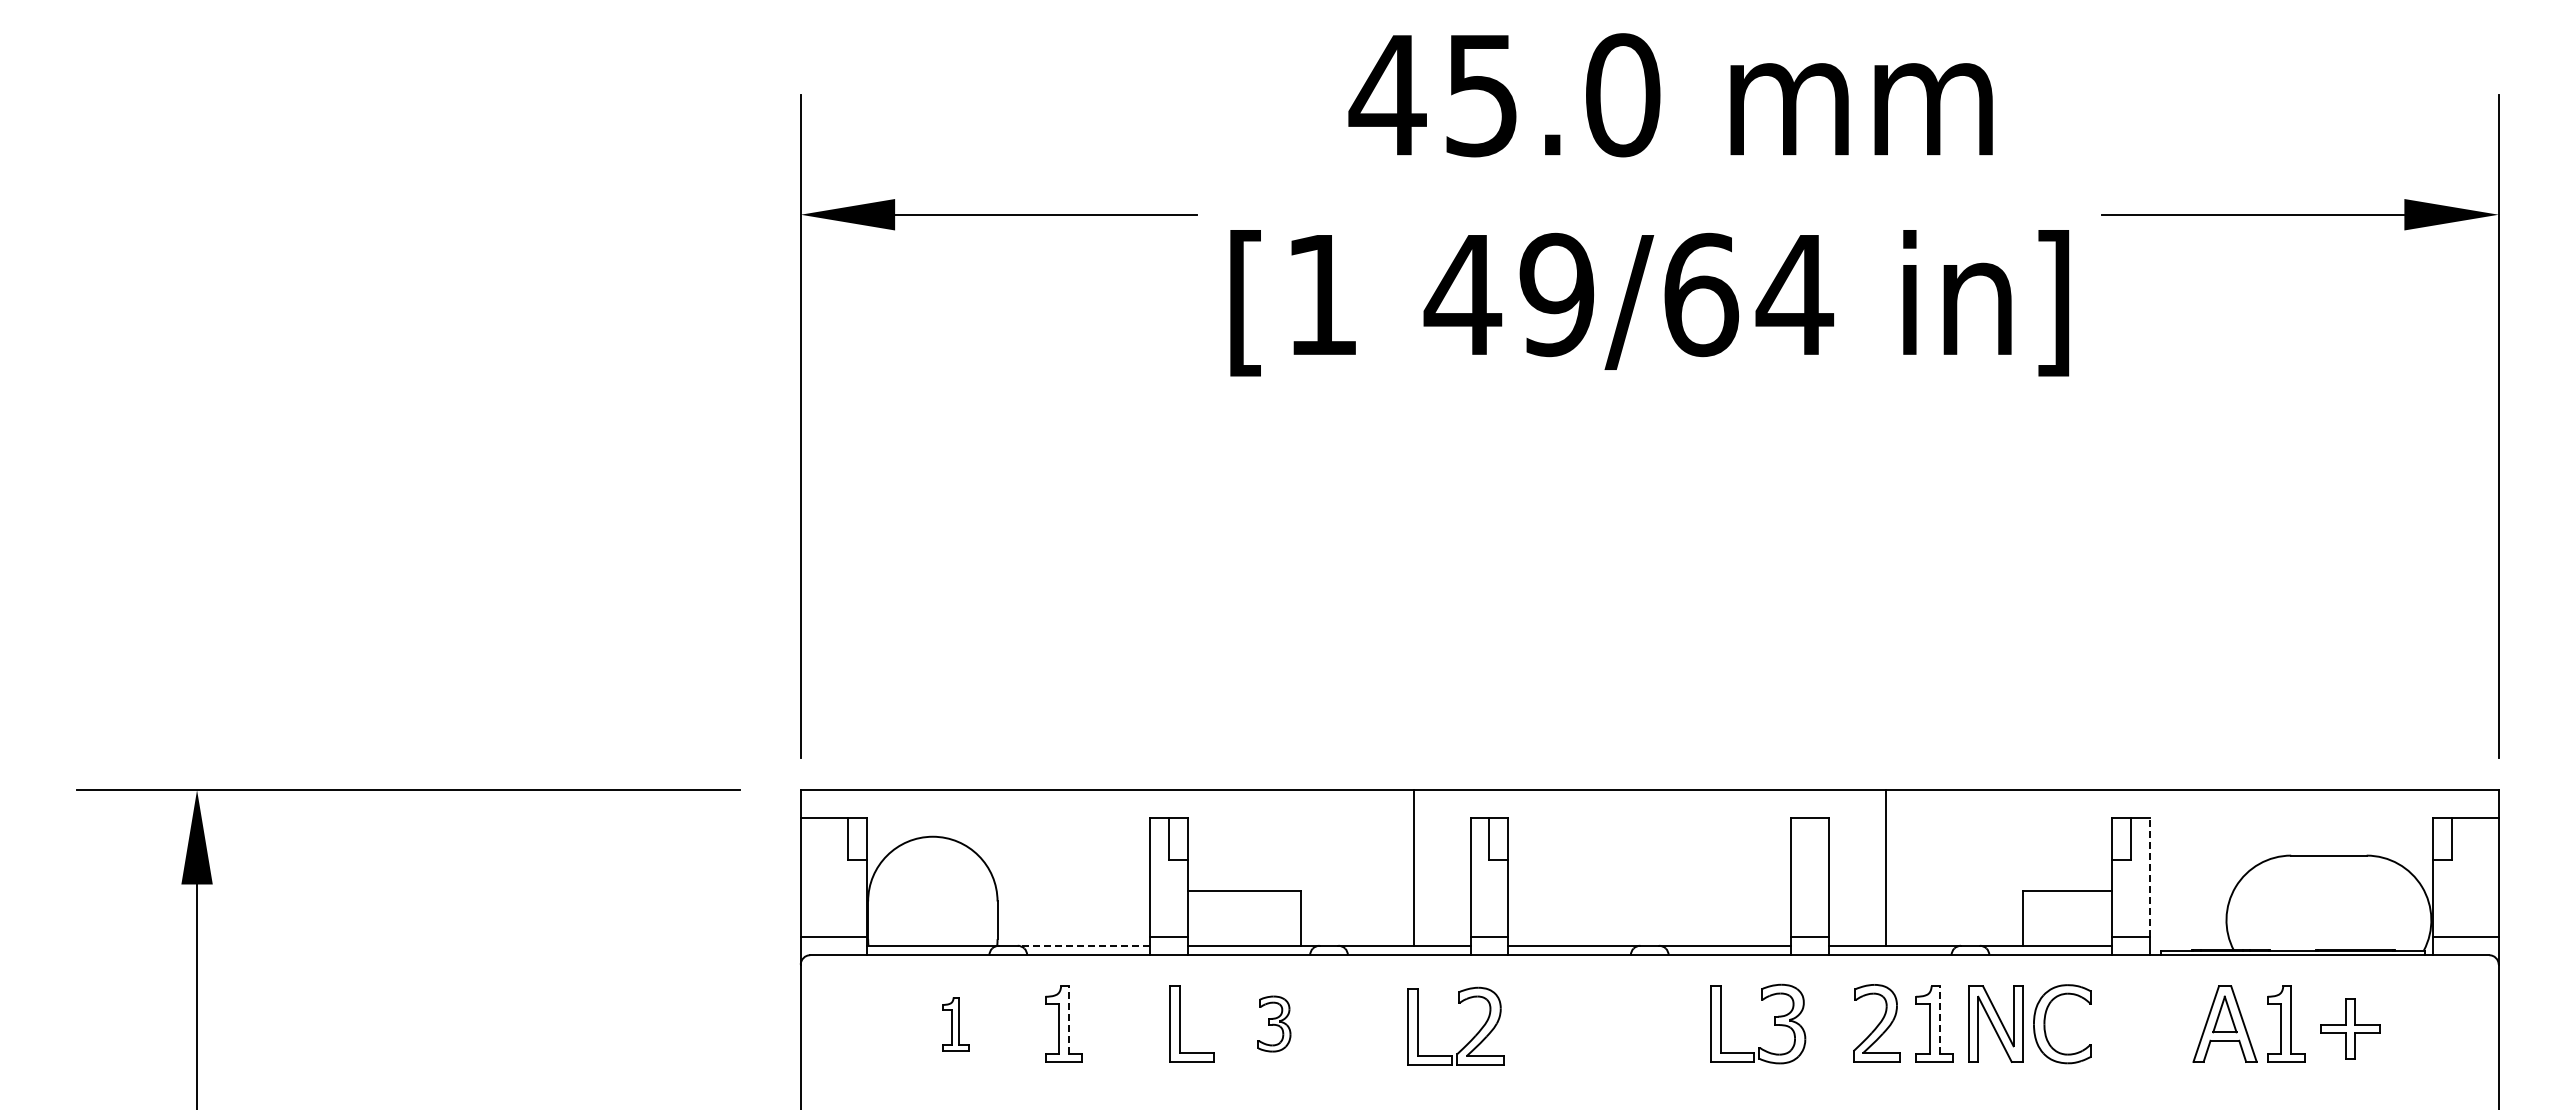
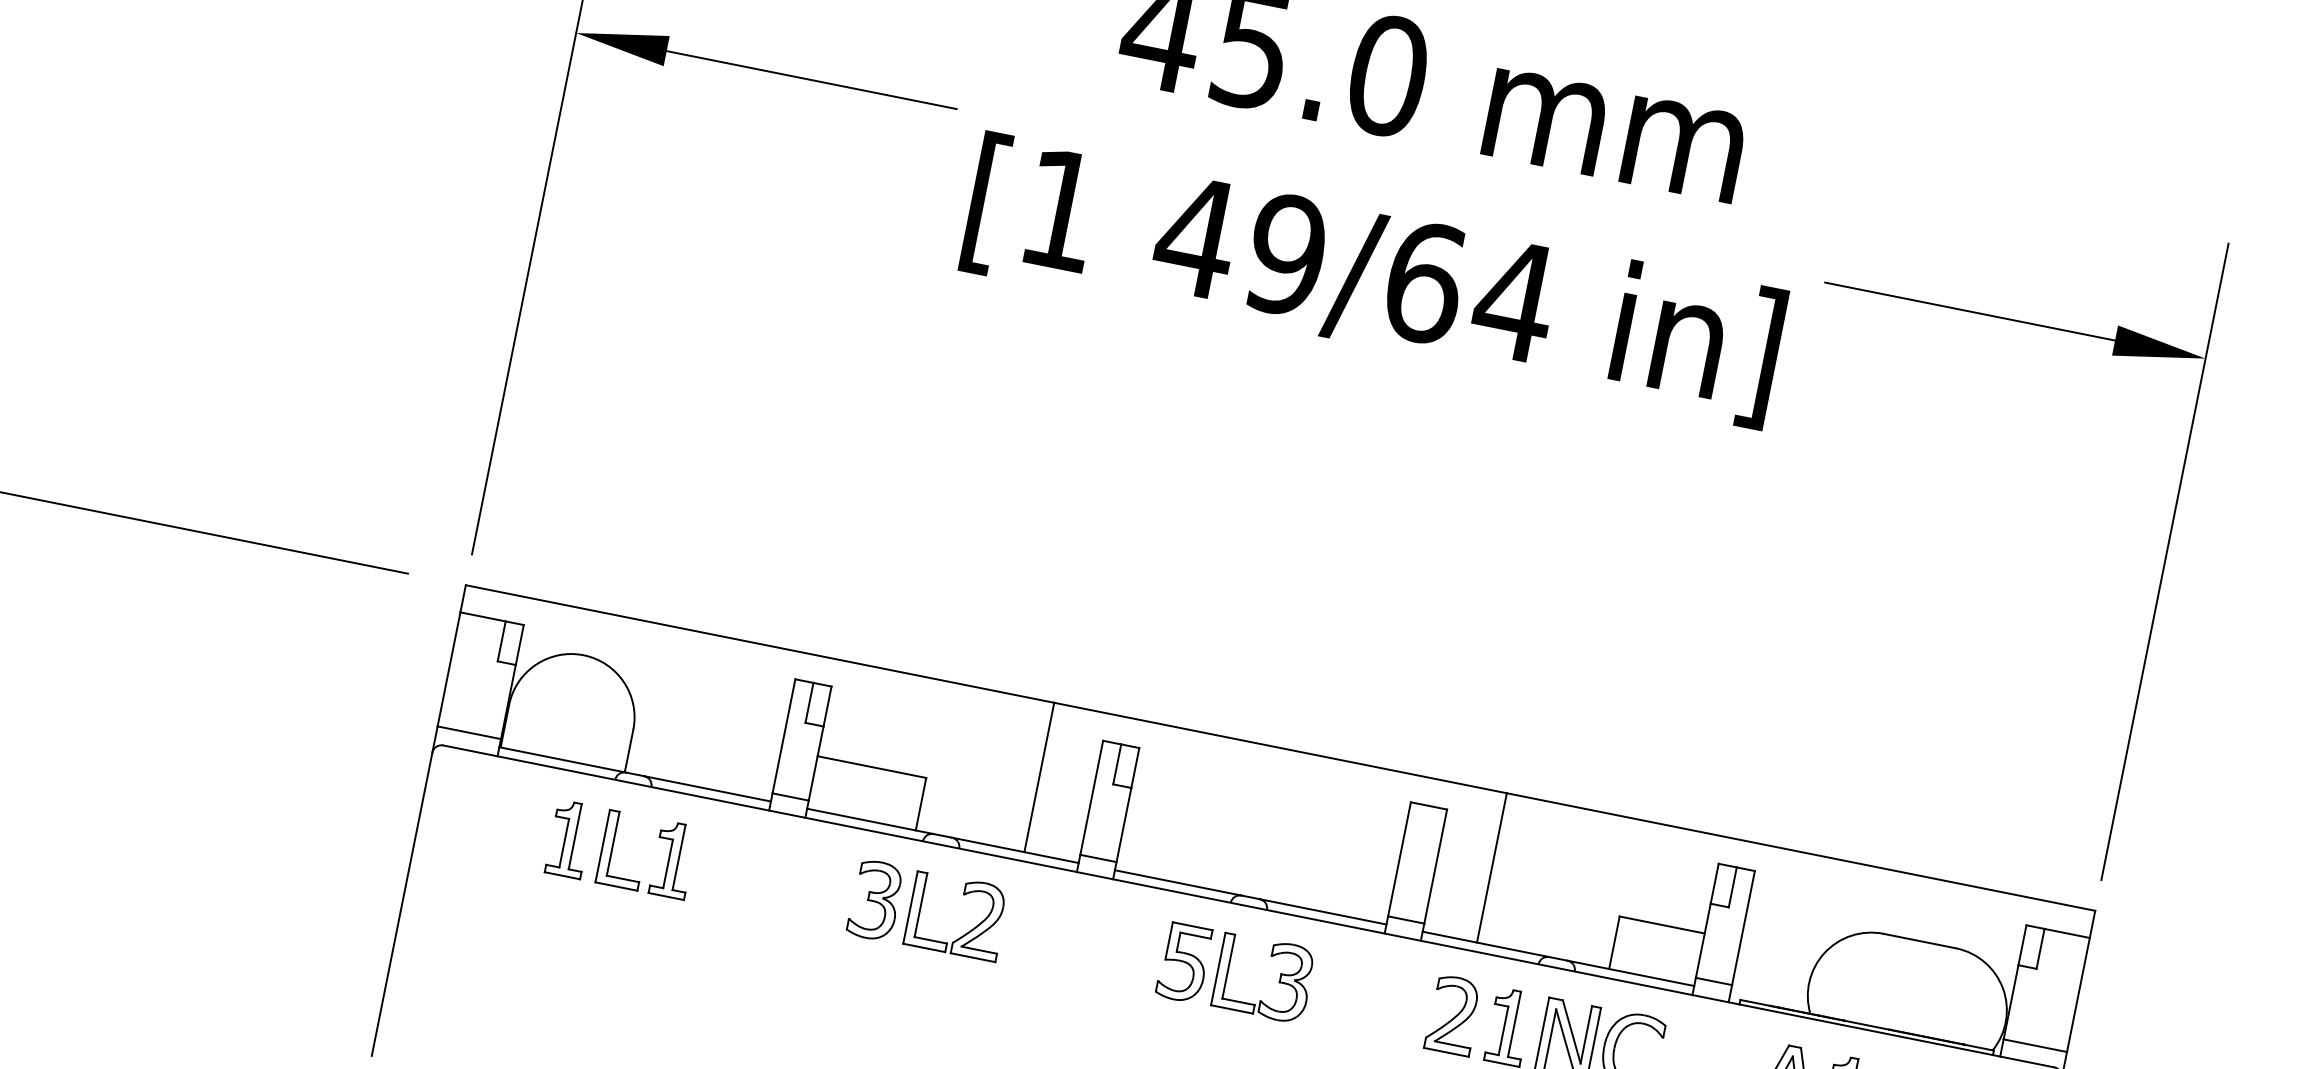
line: (2149, 877) -> (1743, 927), dashed -> solid
line: (1083, 945) -> (707, 788), dashed -> solid
line: (1068, 1020) -> (678, 857), dashed -> solid
line: (1939, 1020) -> (1514, 1024), dashed -> solid
part: (955, 1023) -> (569, 838), size x1.43
part: (1180, 1023) -> (612, 847), moved
part: (1274, 1023) -> (875, 899), size x1.43
part: (1774, 1023) -> (1279, 980), moved
part: (1596, 1024) -> (1184, 962), added
part: (1470, 1039) -> (968, 931), moved

